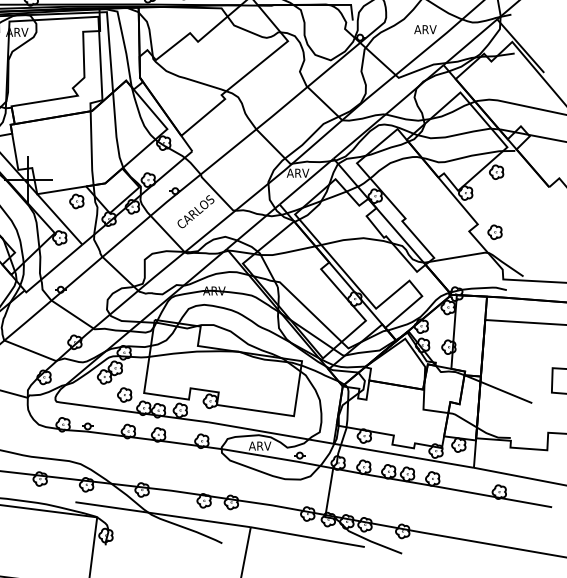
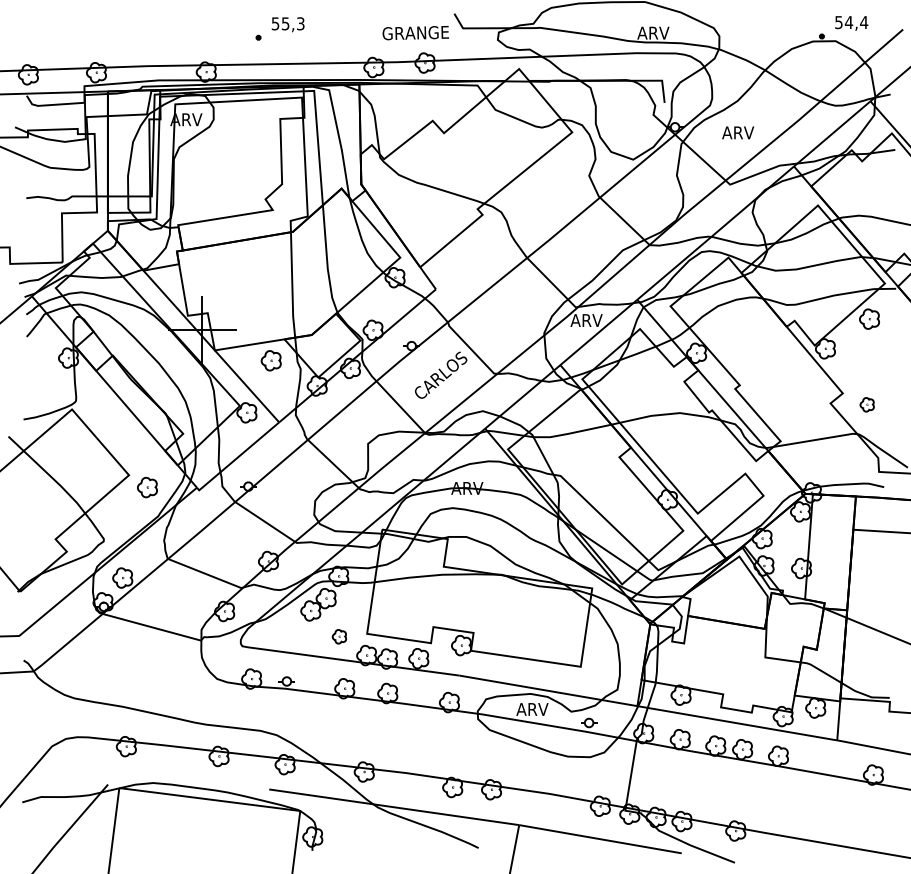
text: (425, 29) -> (738, 132), moved
part: (494, 232) -> (866, 404), size x0.7
part: (124, 394) -> (339, 636), size x0.7

